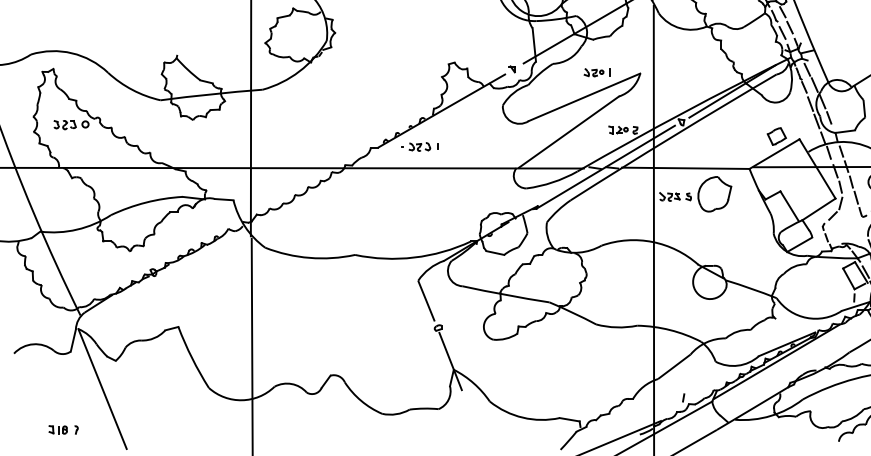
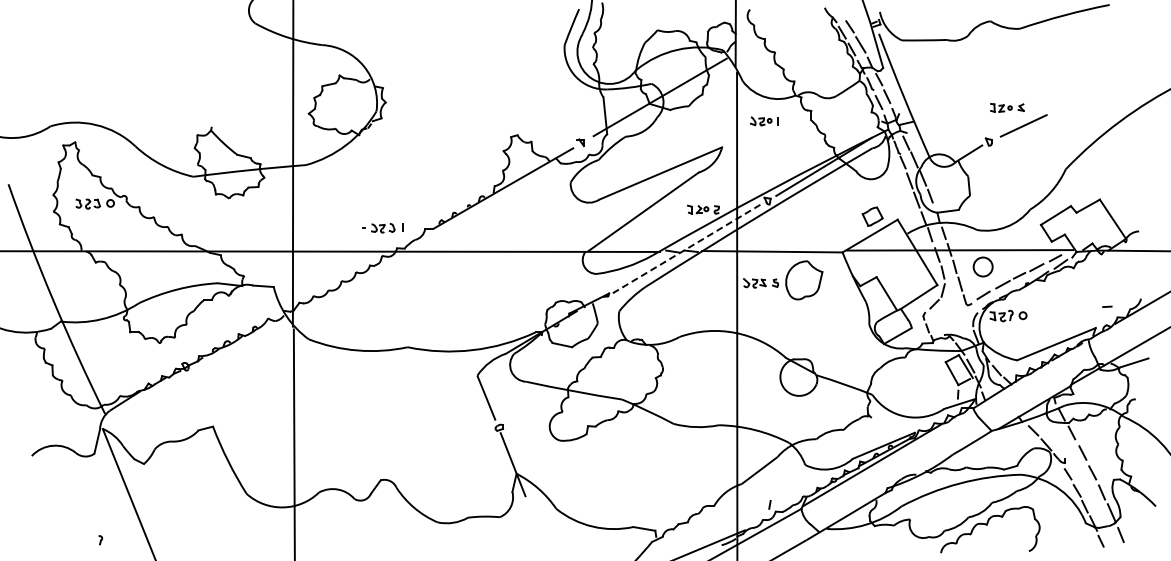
part: (597, 72) -> (764, 121), moved
part: (419, 147) -> (382, 228), moved
line: (605, 167) -> (683, 250), solid -> dashed
part: (58, 430) -> (80, 540), removed

